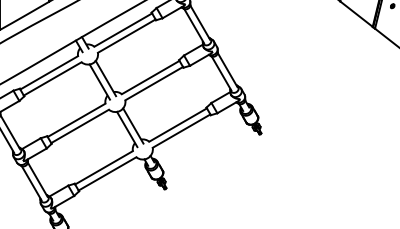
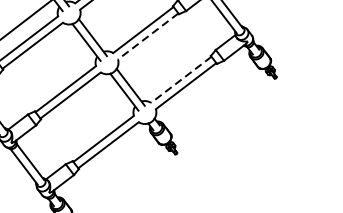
line: (153, 83) -> (147, 36), solid -> dashed
line: (177, 125) -> (180, 80), solid -> dashed

